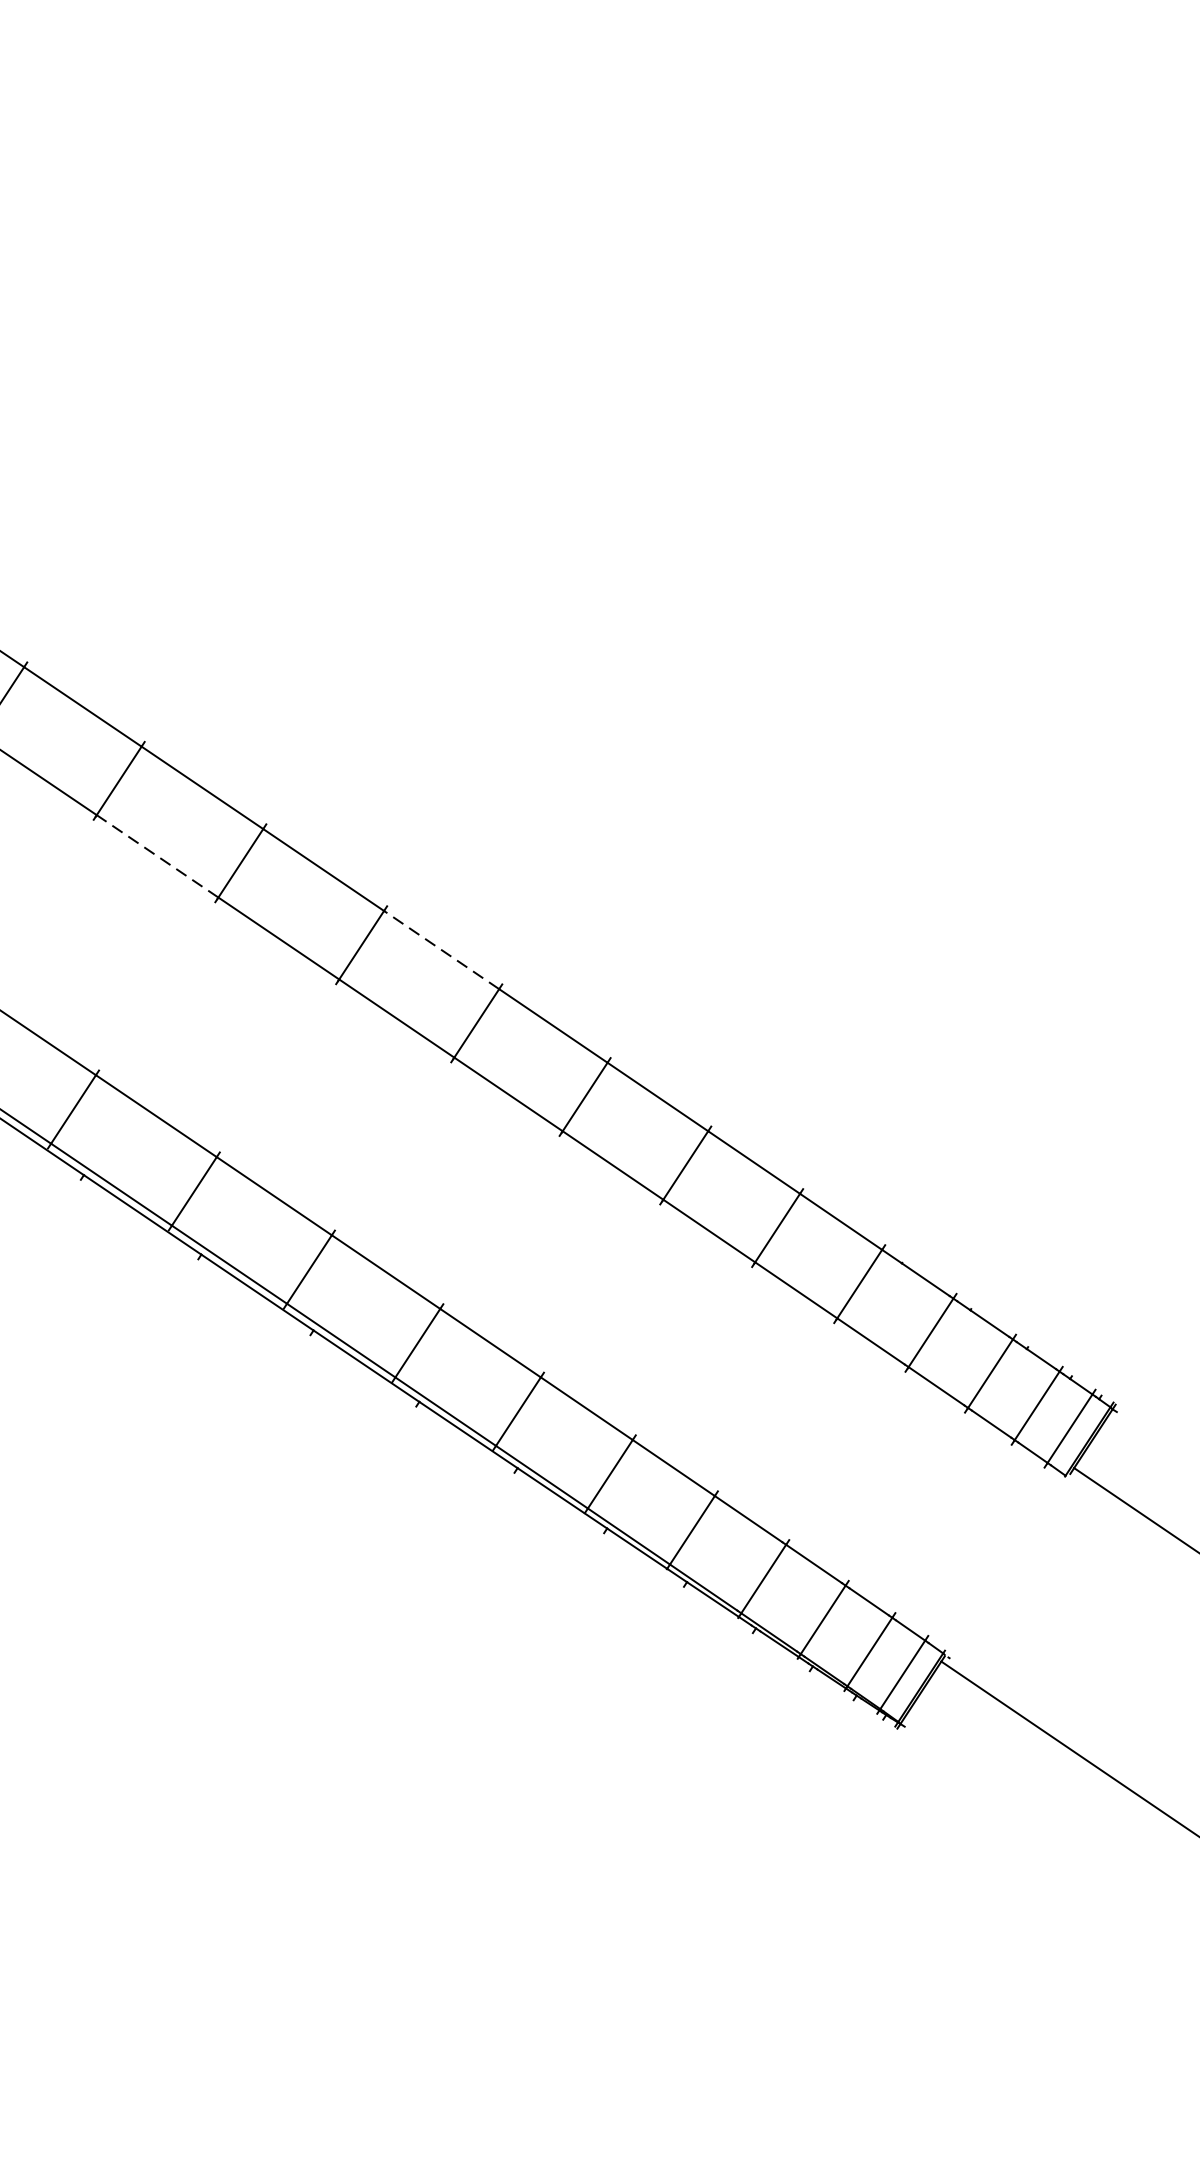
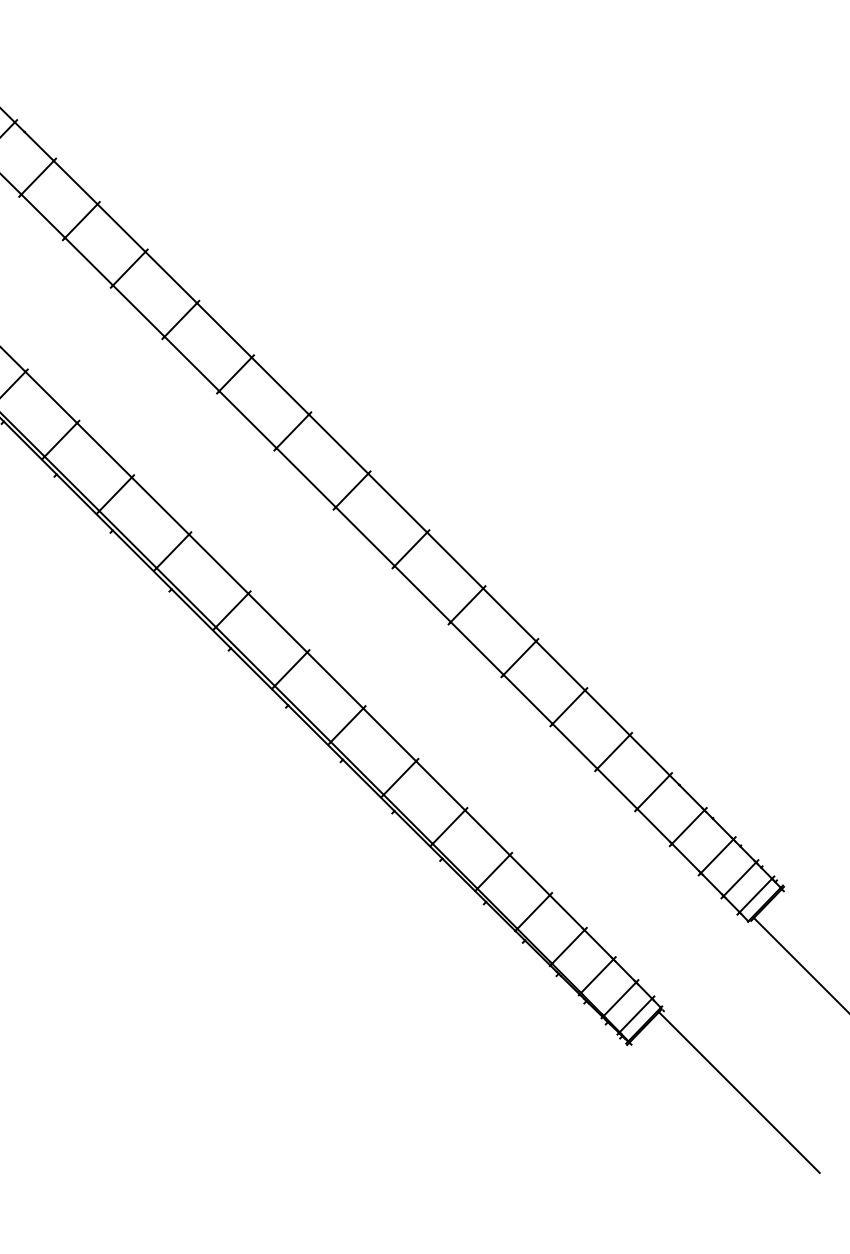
line: (157, 855) -> (306, 477), dashed -> solid
line: (442, 949) -> (455, 560), dashed -> solid

